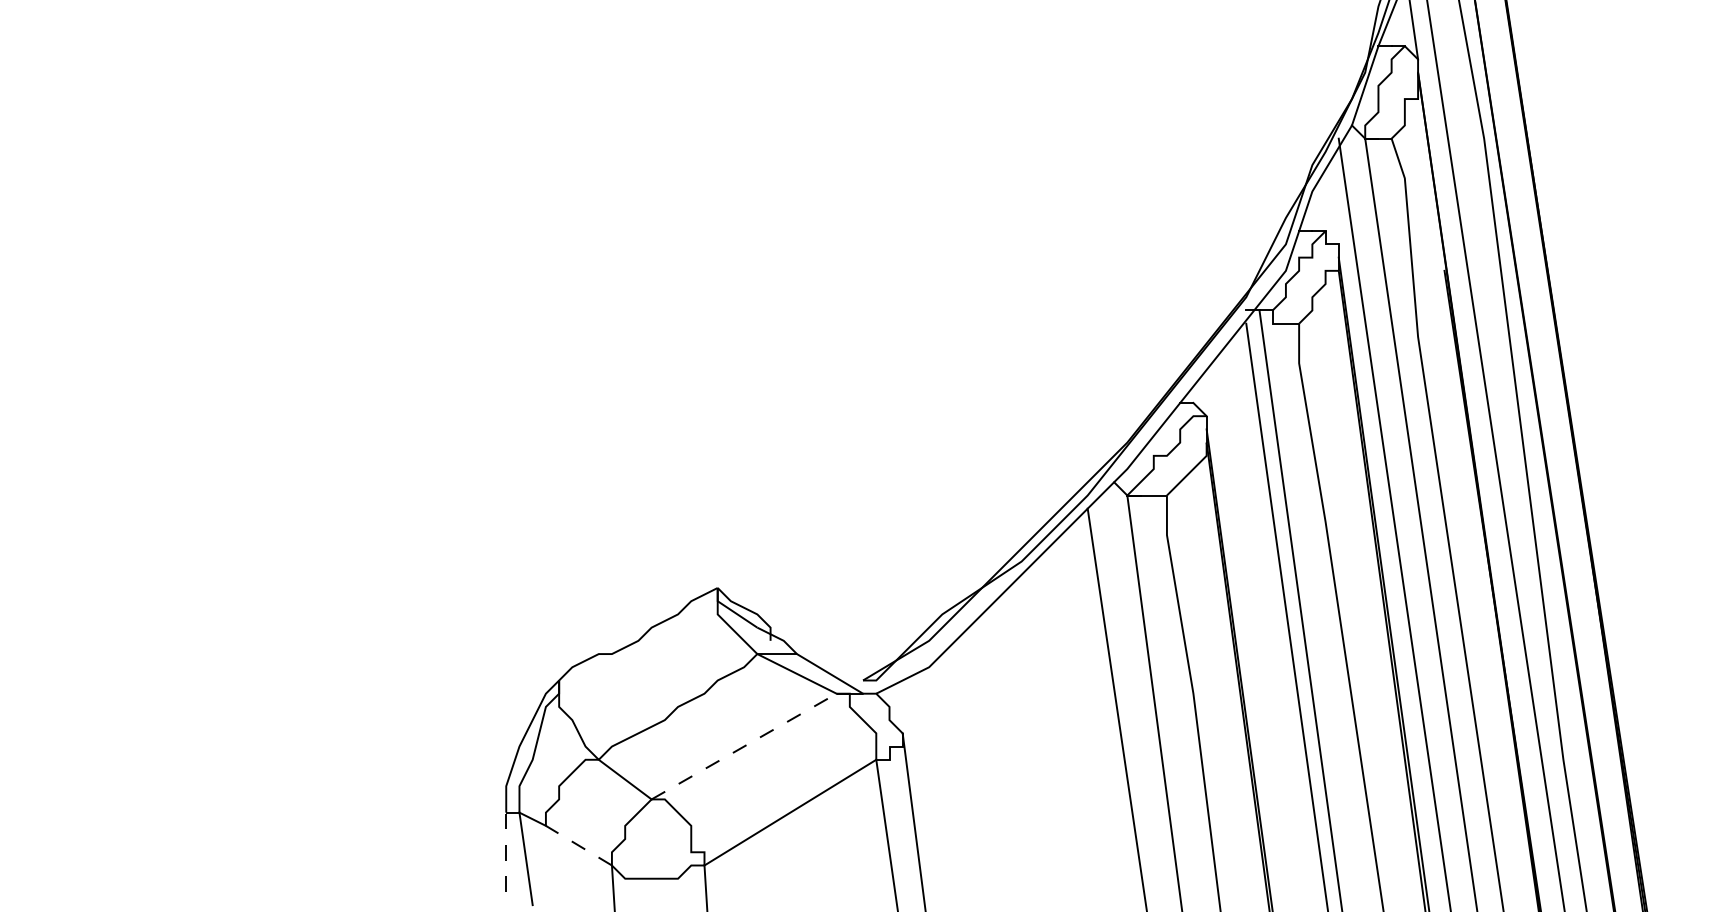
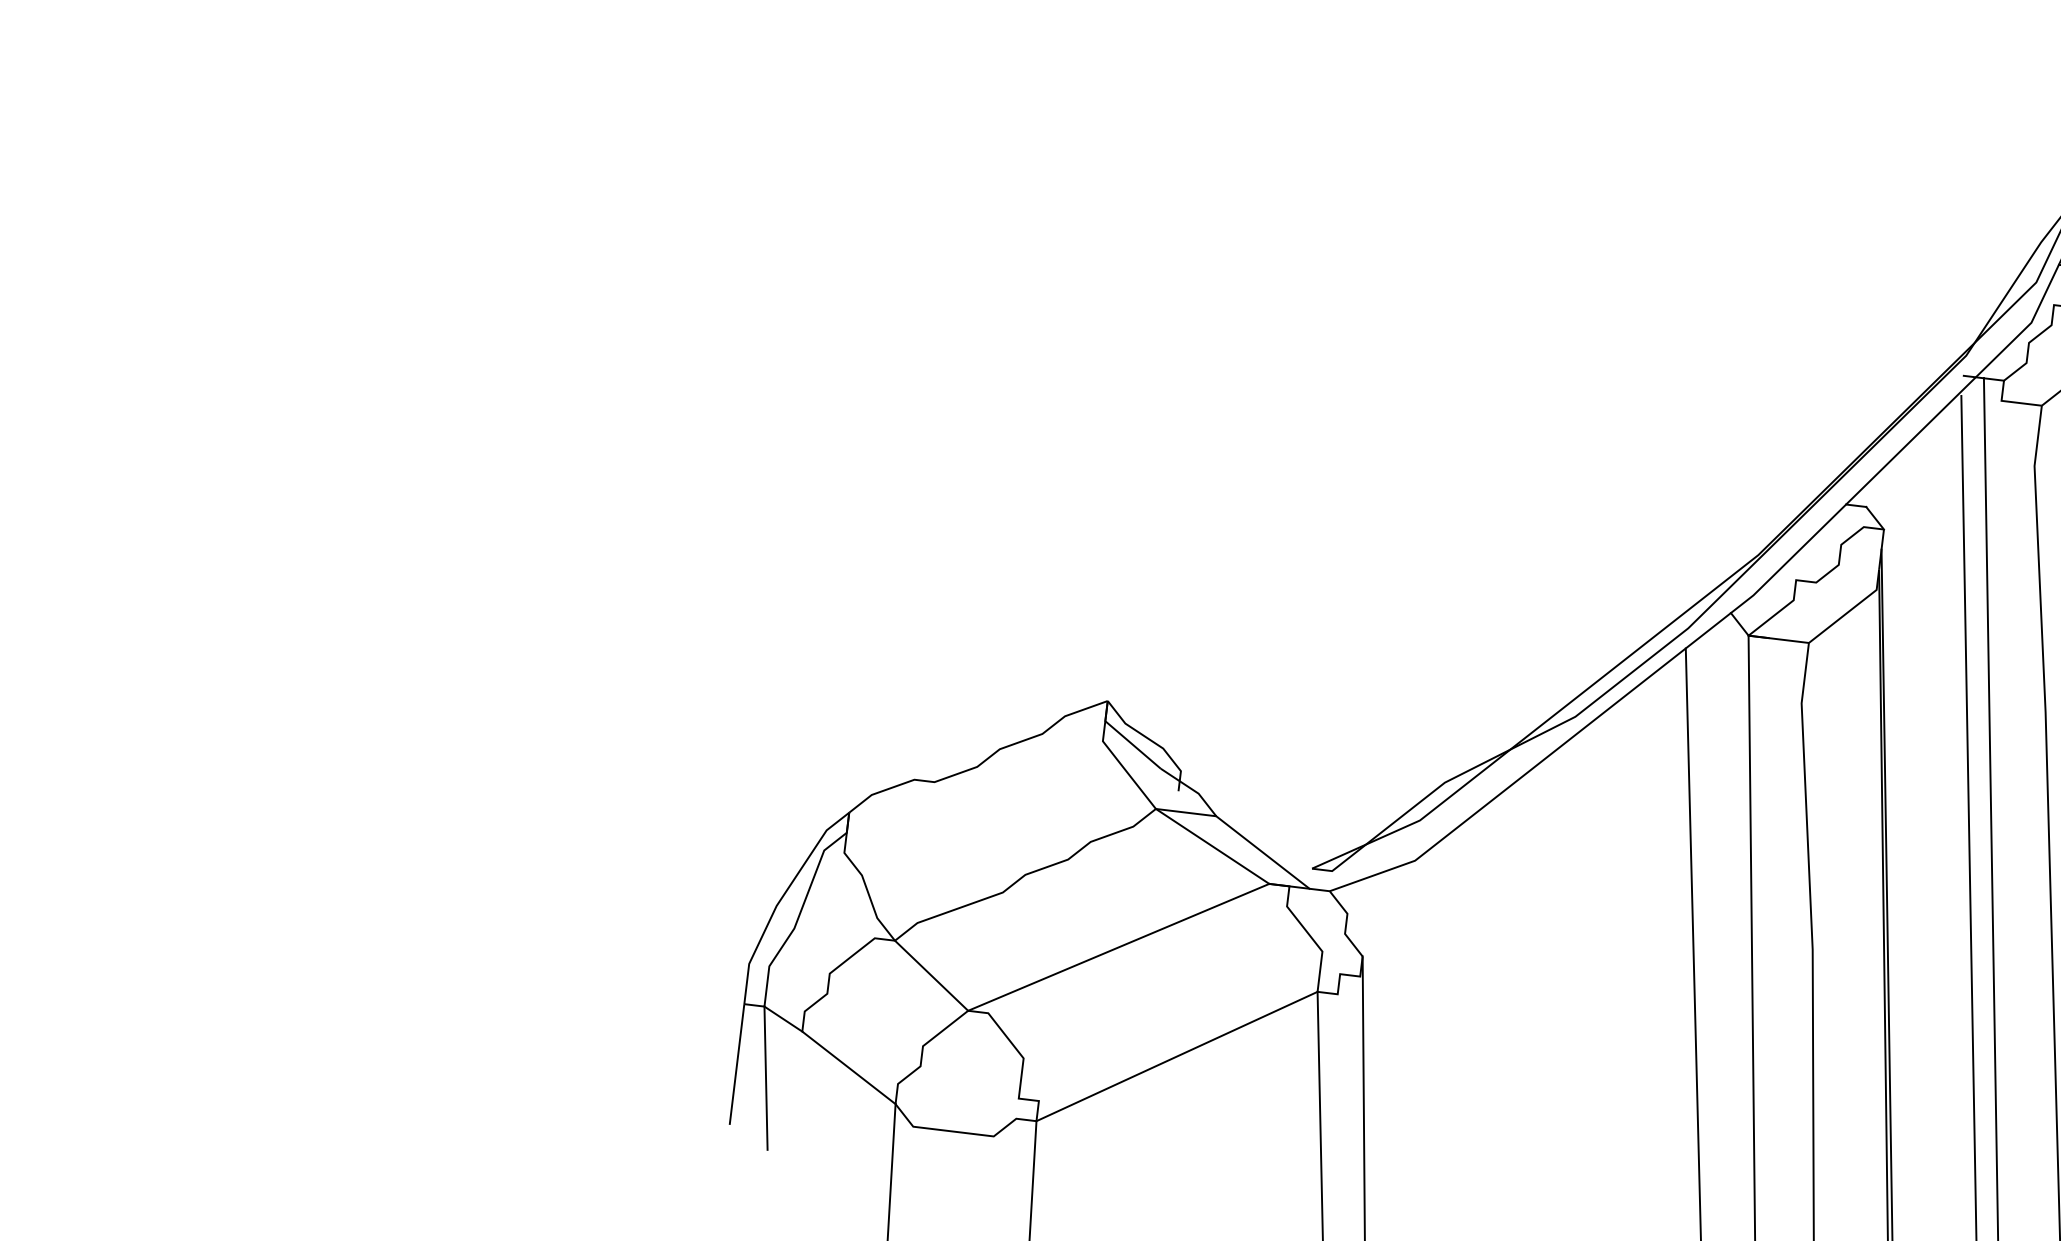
line: (744, 746) -> (1119, 947), dashed -> solid
line: (578, 845) -> (848, 1067), dashed -> solid
line: (506, 852) -> (737, 1064), dashed -> solid

